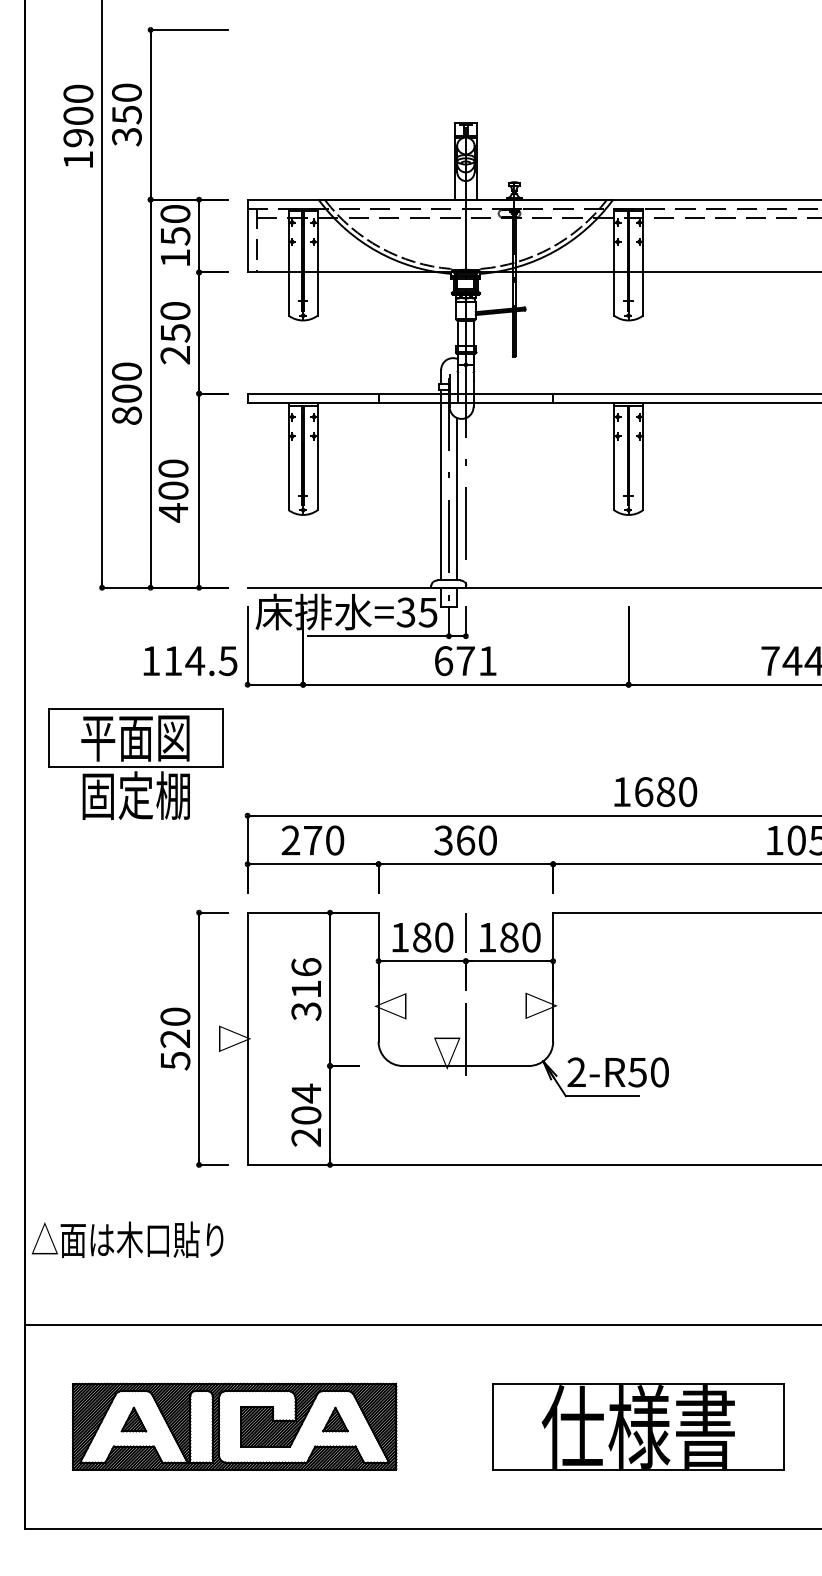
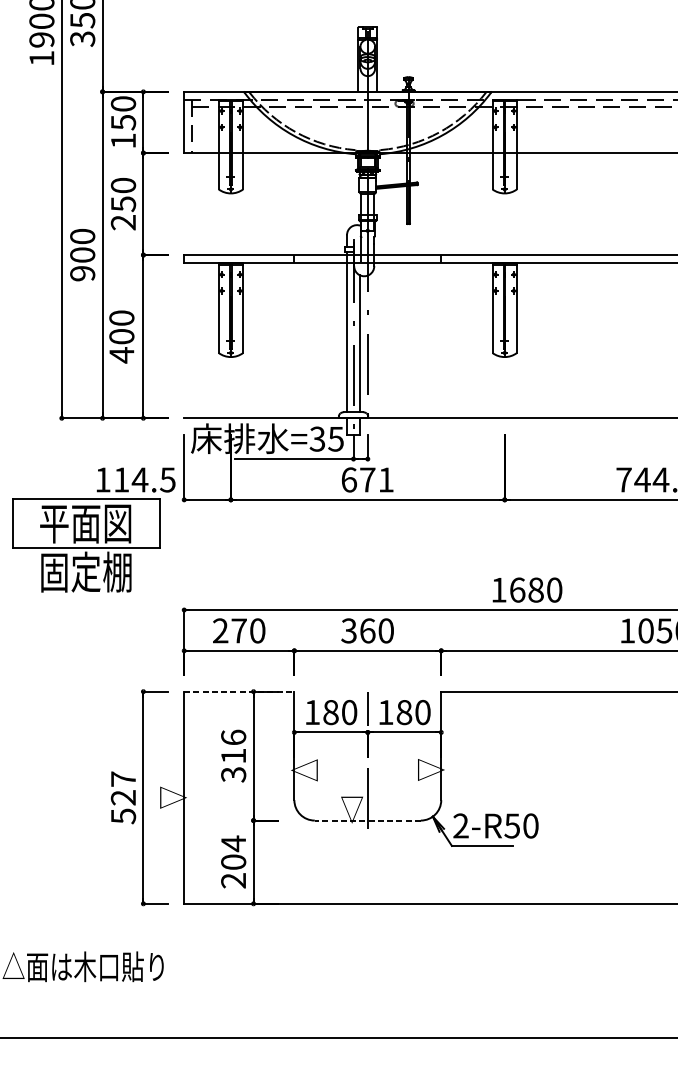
text: (126, 415) -> (82, 273), 800 -> 900
part: (135, 763) -> (85, 545), moved
line: (313, 912) -> (239, 691), solid -> dashed
text: (175, 1016) -> (123, 778), 520 -> 527
line: (465, 1065) -> (367, 820), solid -> dashed

